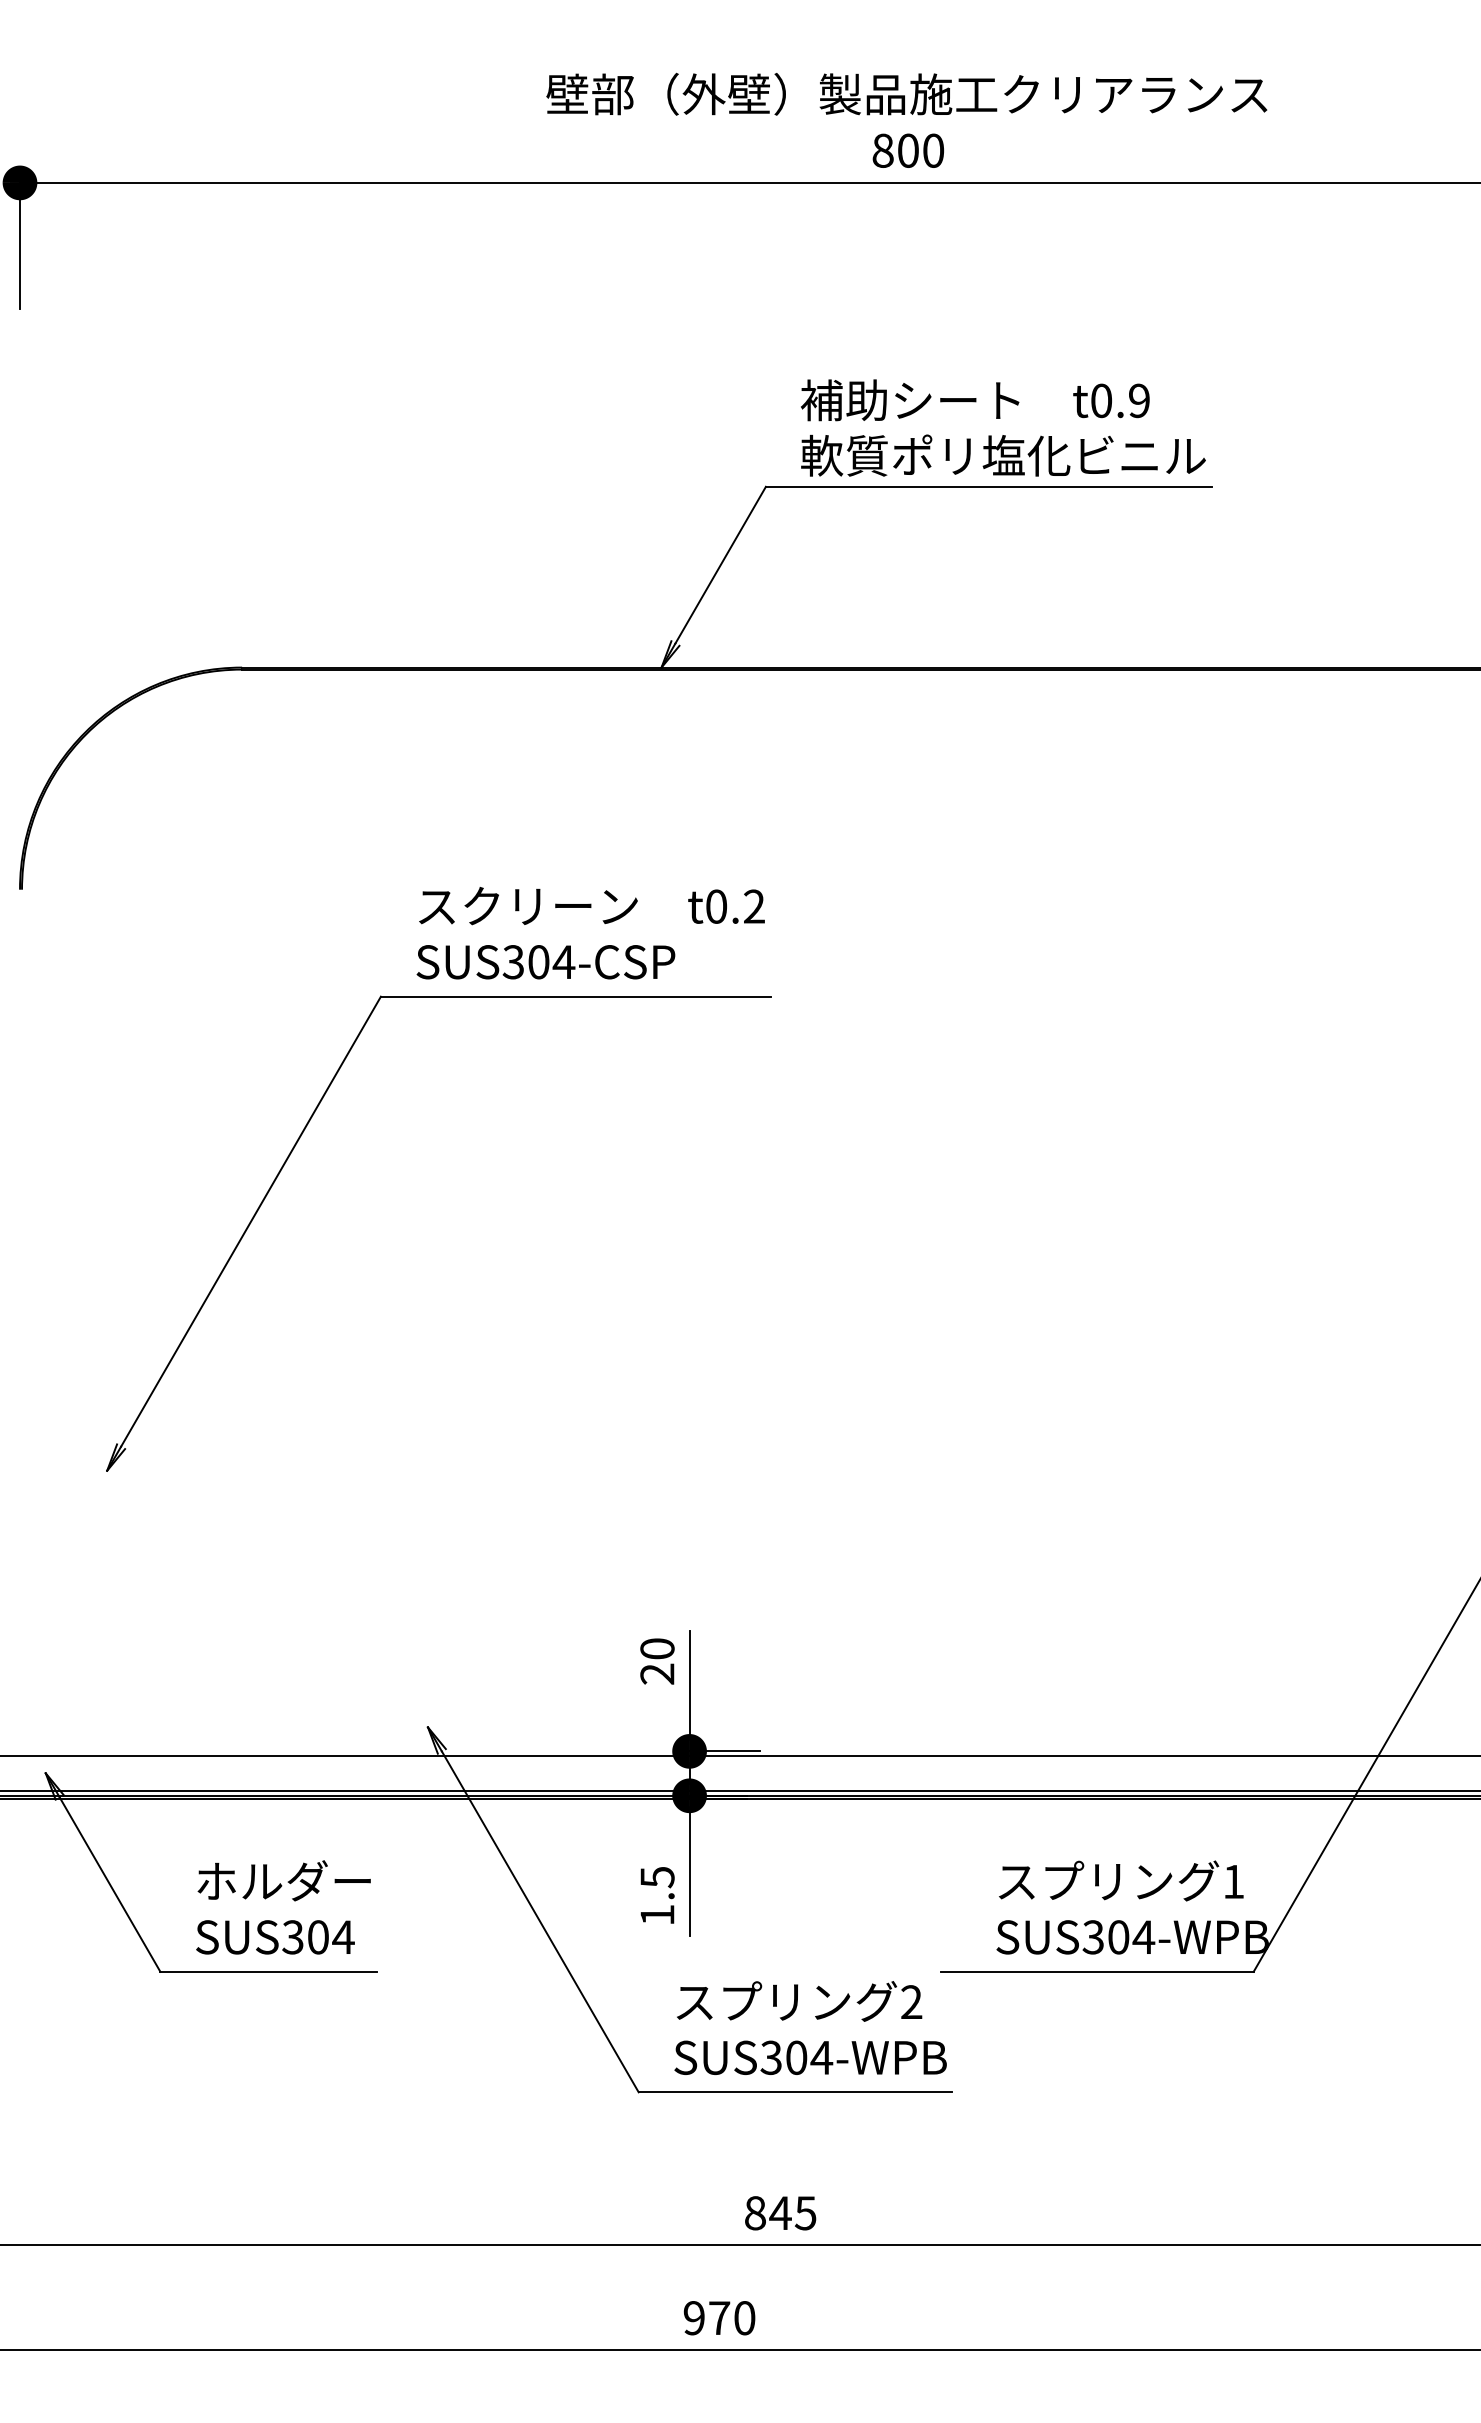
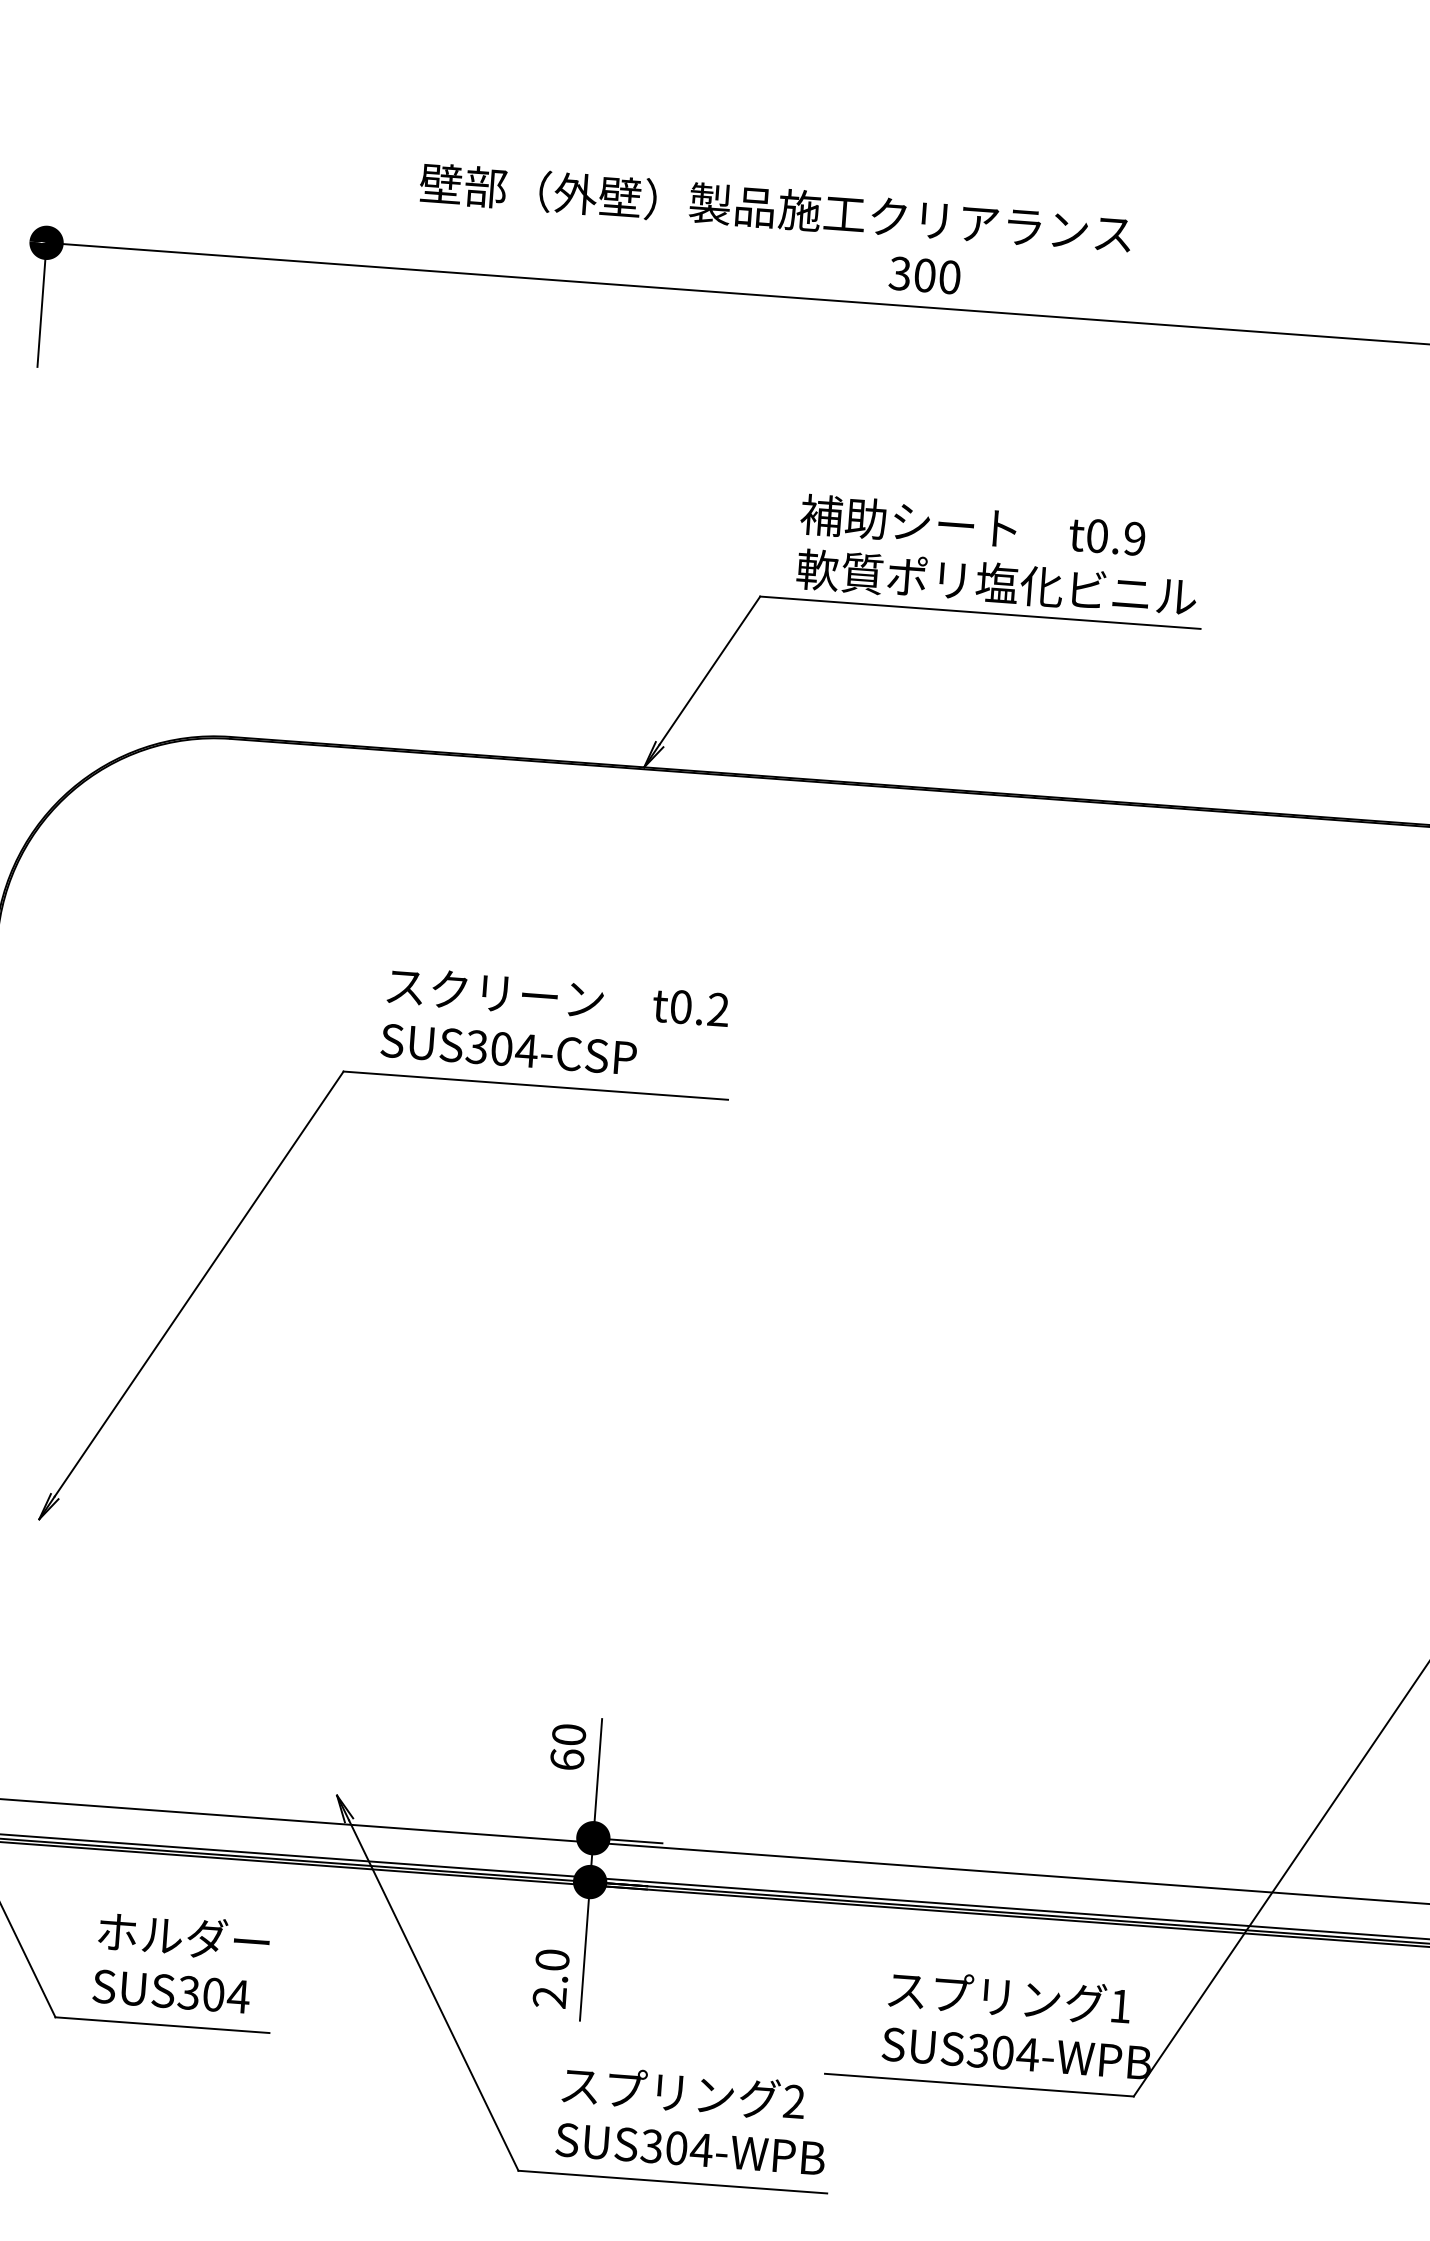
text: (906, 93) -> (775, 207), moved
text: (882, 150) -> (899, 273), 800 -> 300
text: (657, 1673) -> (567, 1759), 20 -> 60
text: (657, 1895) -> (551, 1978), 1.5 -> 2.0

